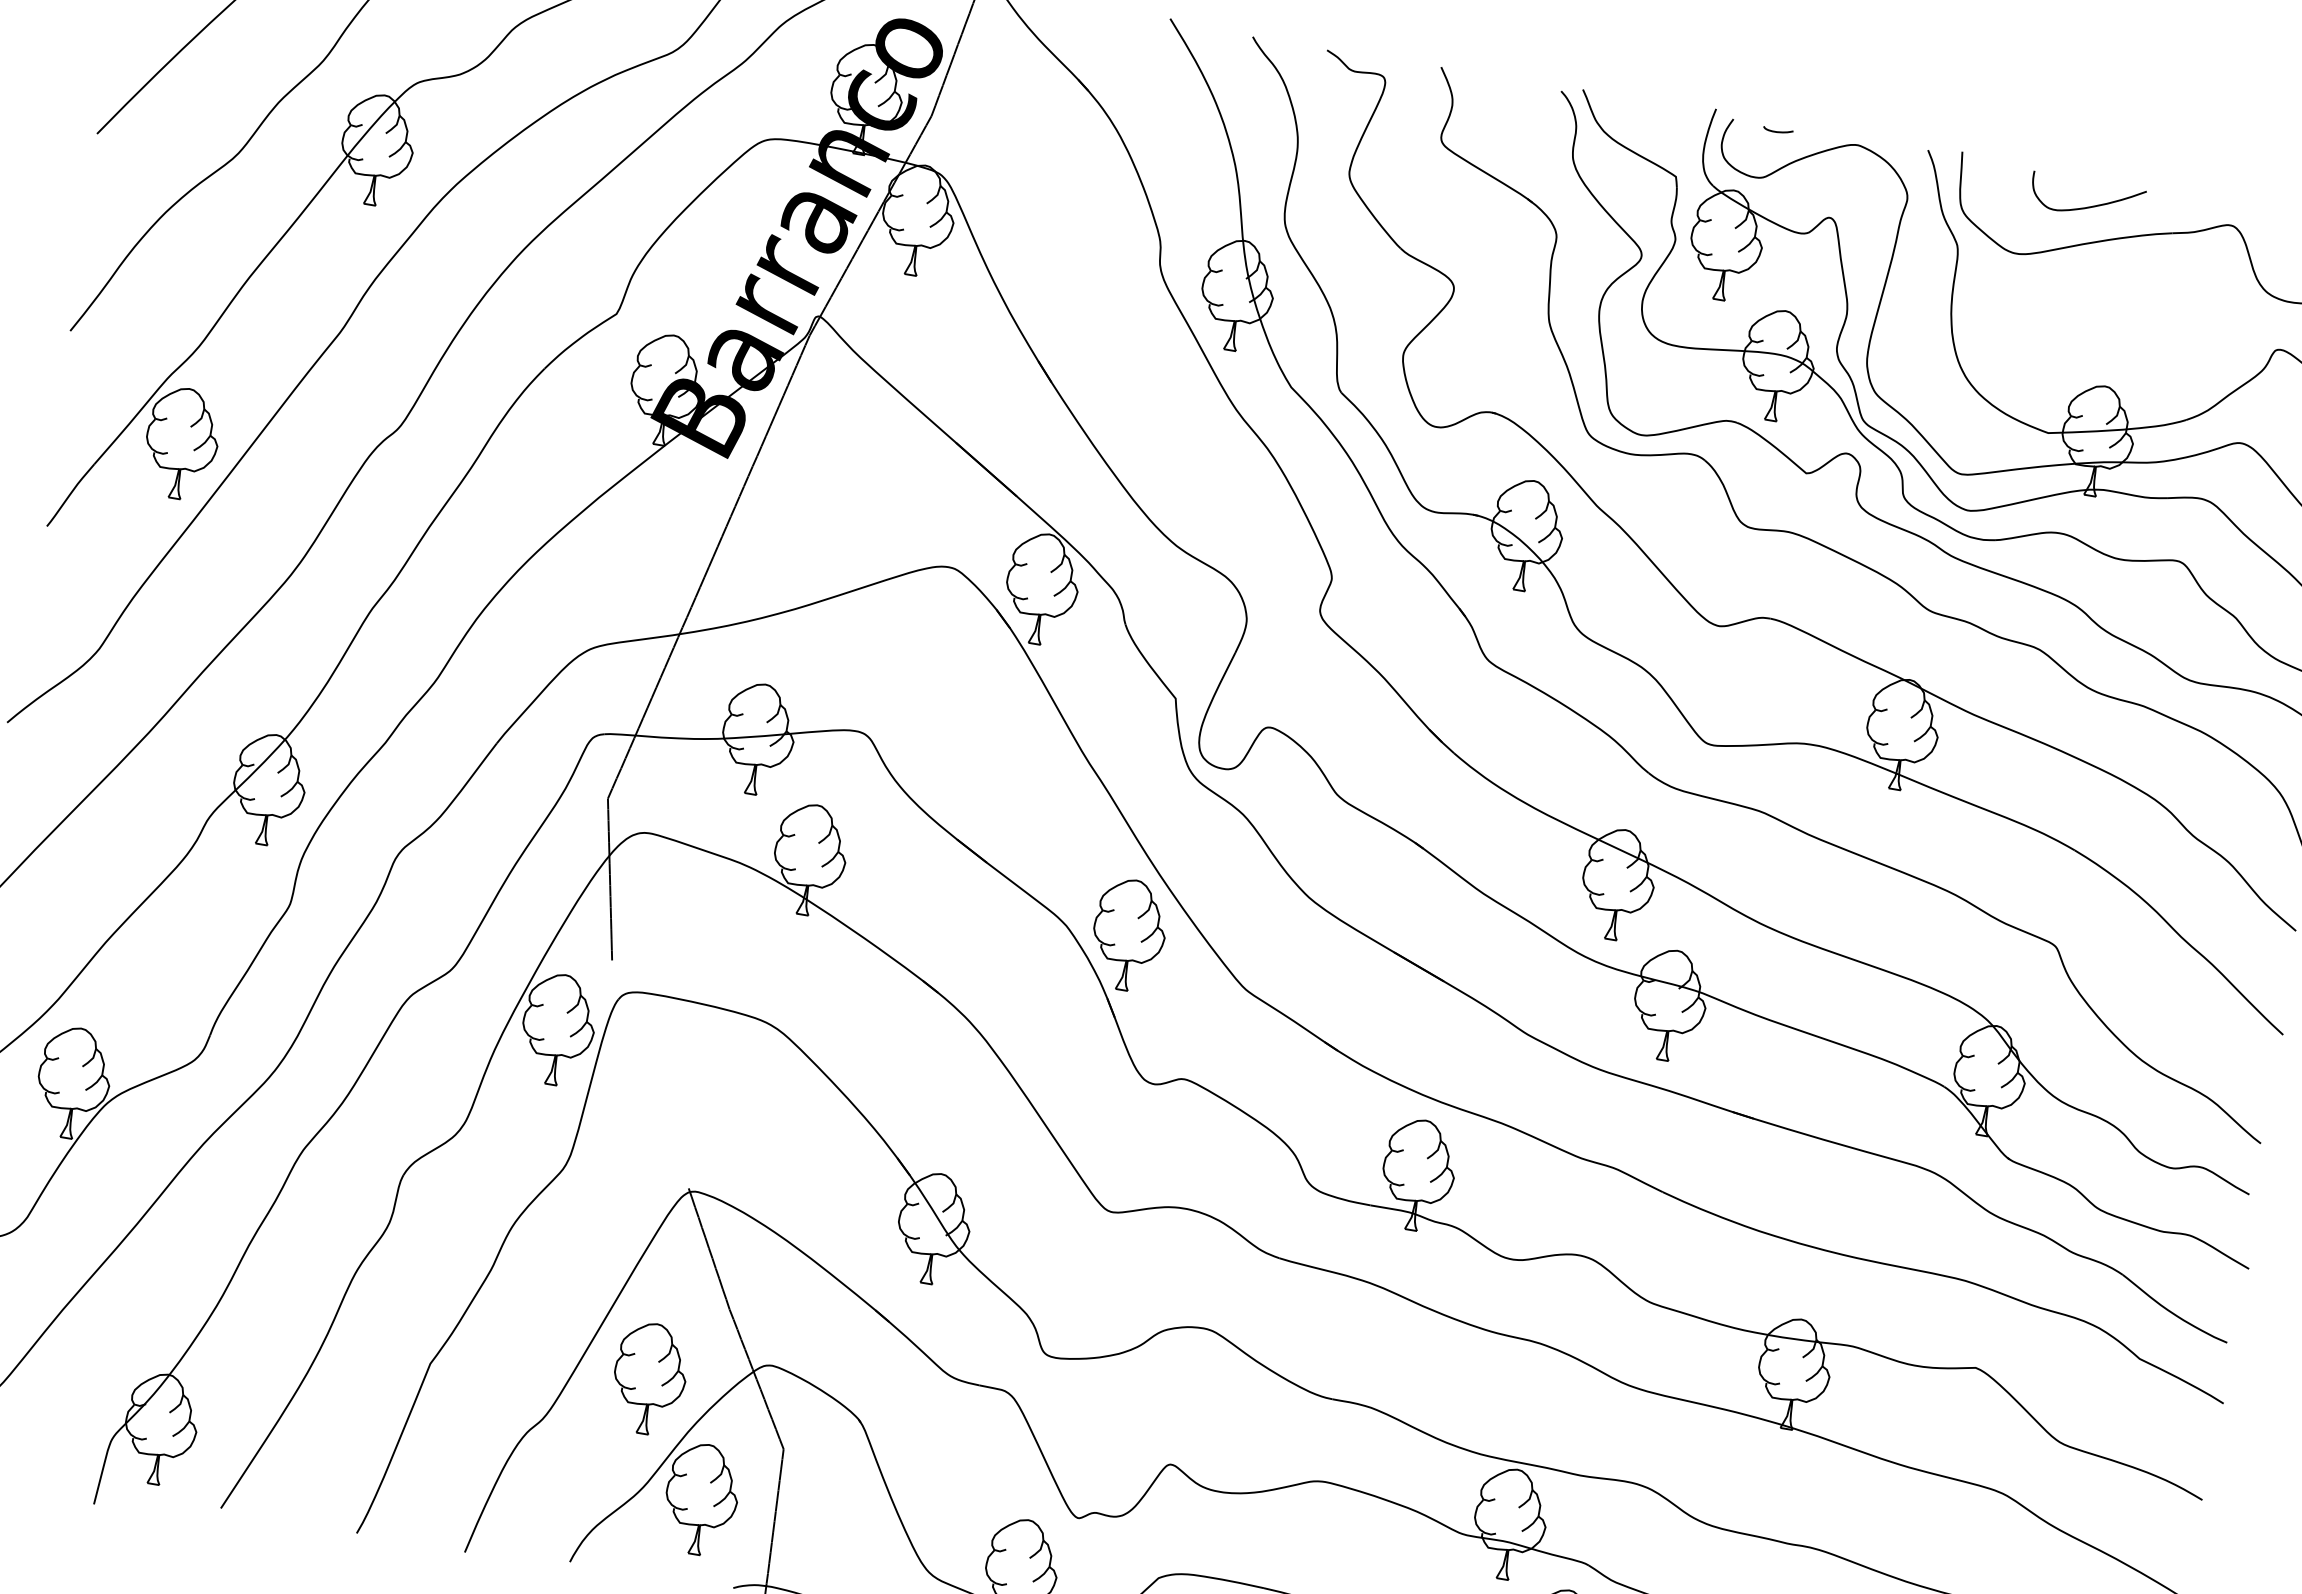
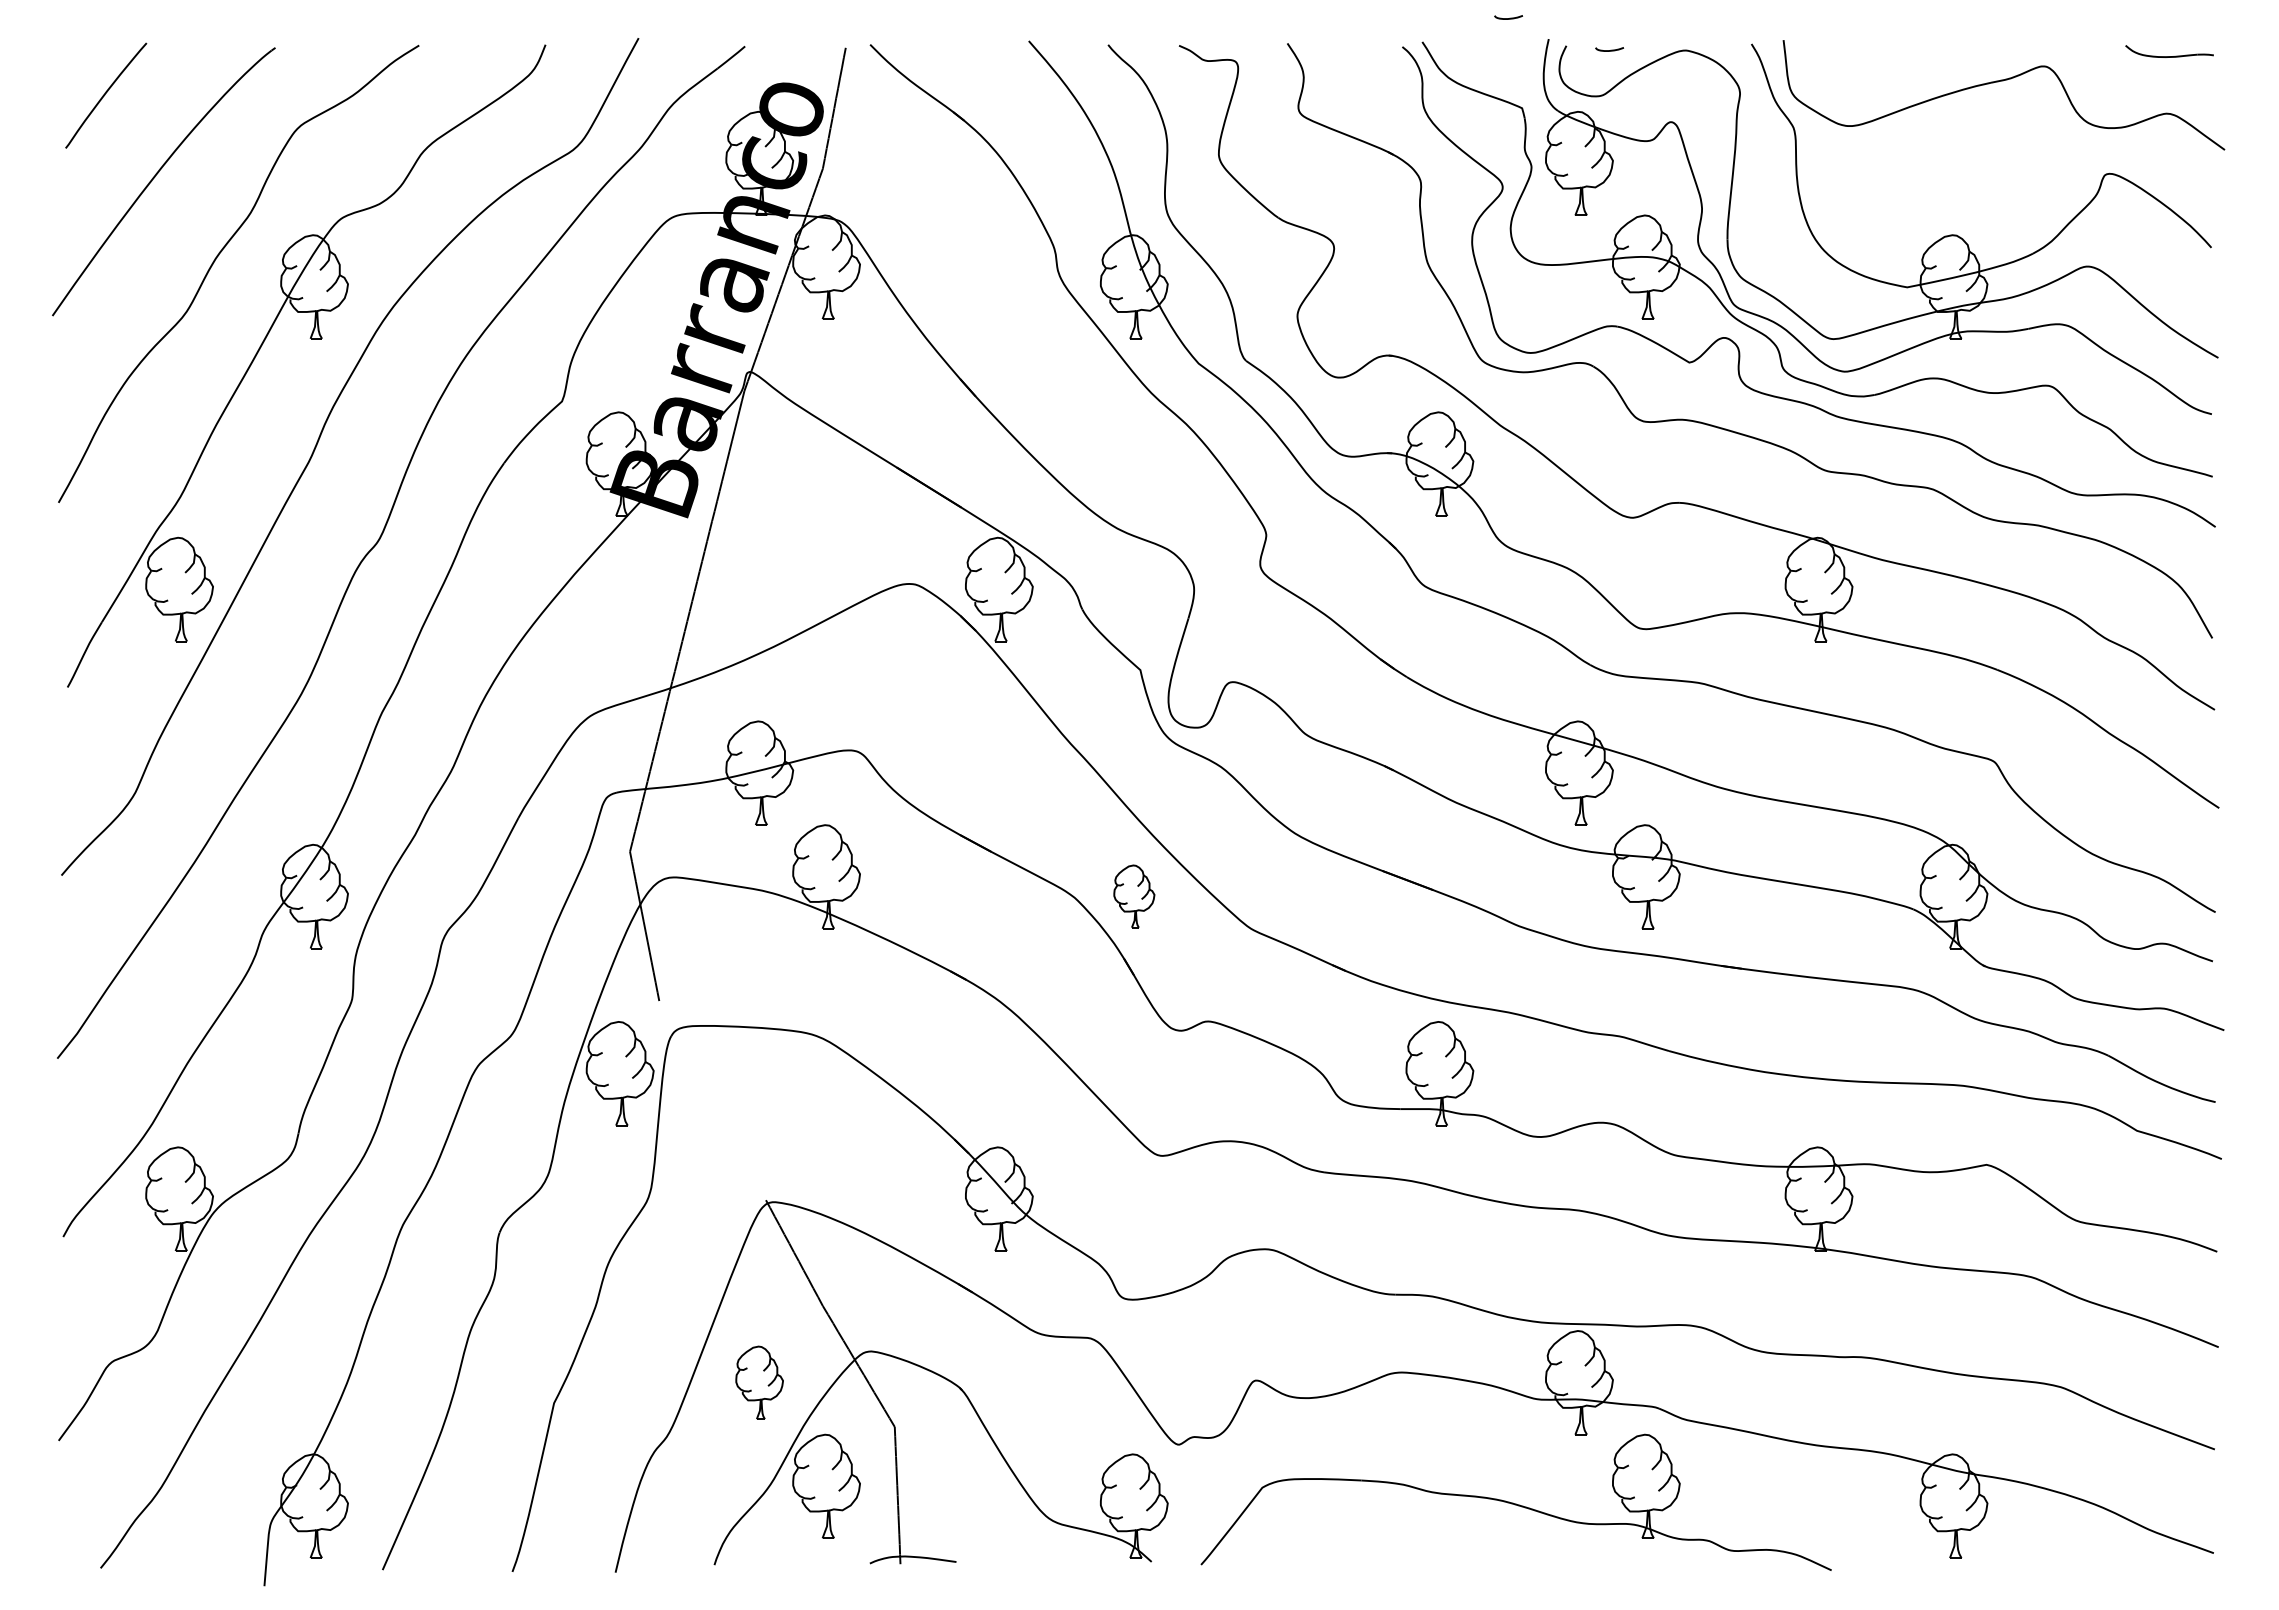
curve: (1677, 80) -> (1508, 18), added
curve: (2090, 206) -> (1910, 70), removed
part: (1129, 935) -> (1134, 896), size x0.6
part: (649, 1378) -> (759, 1382), size x0.7

